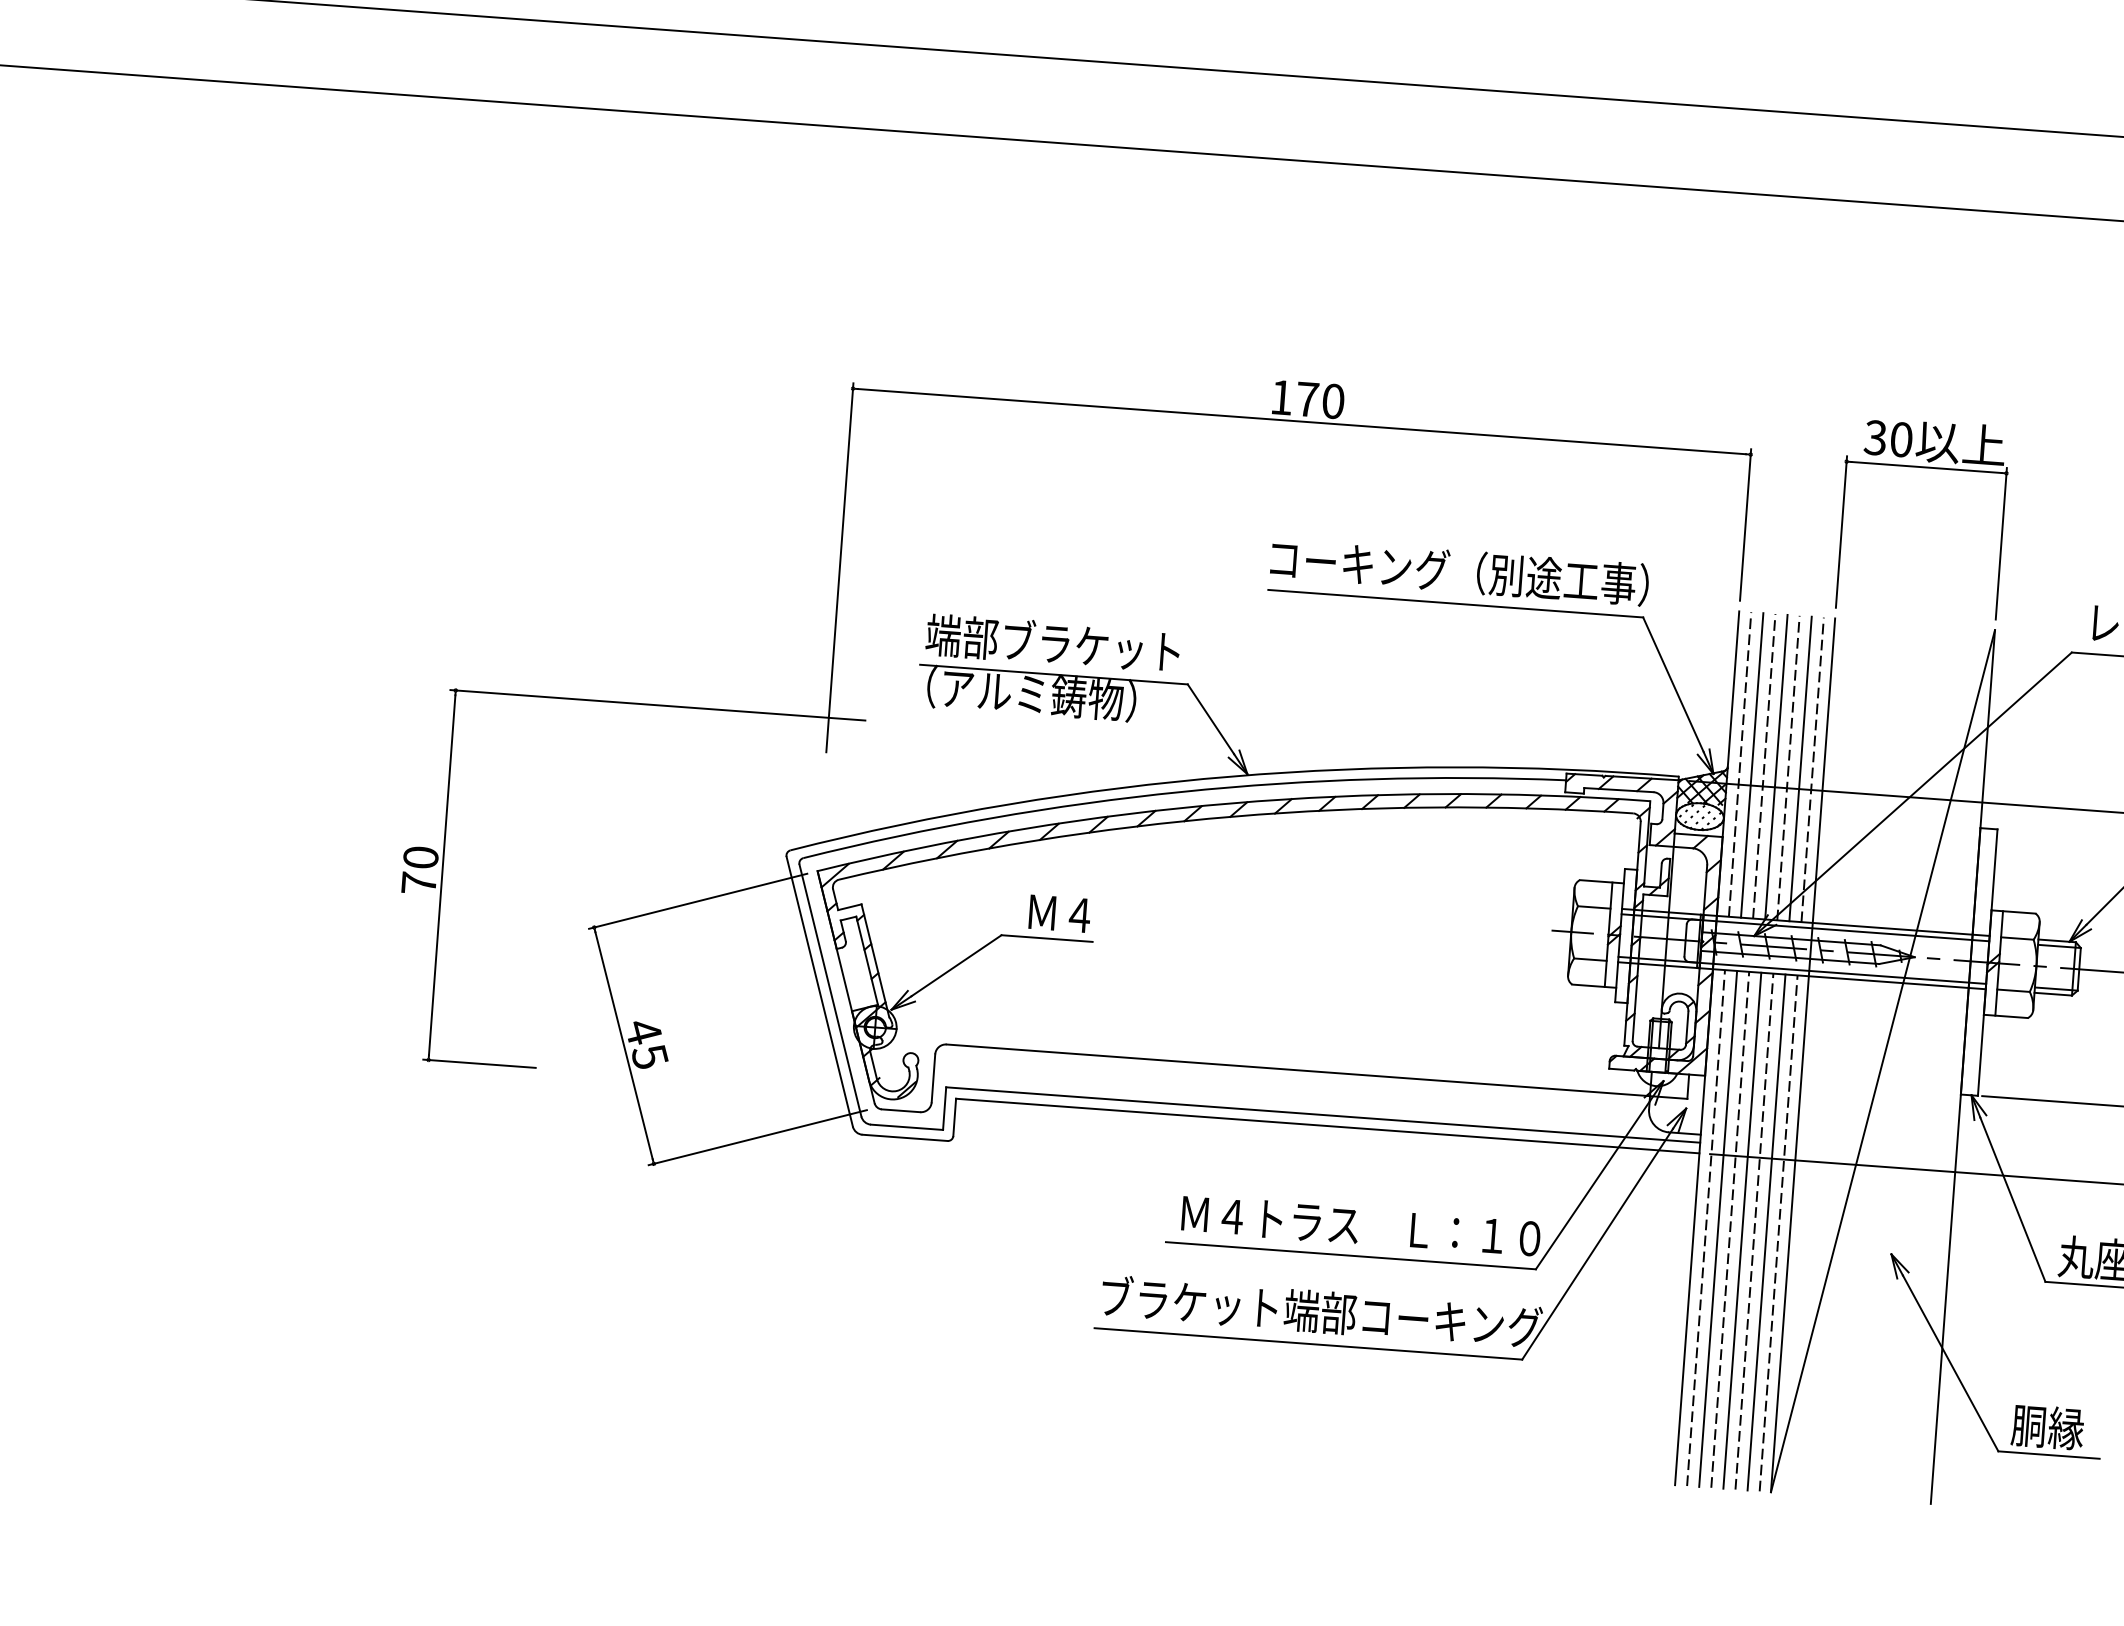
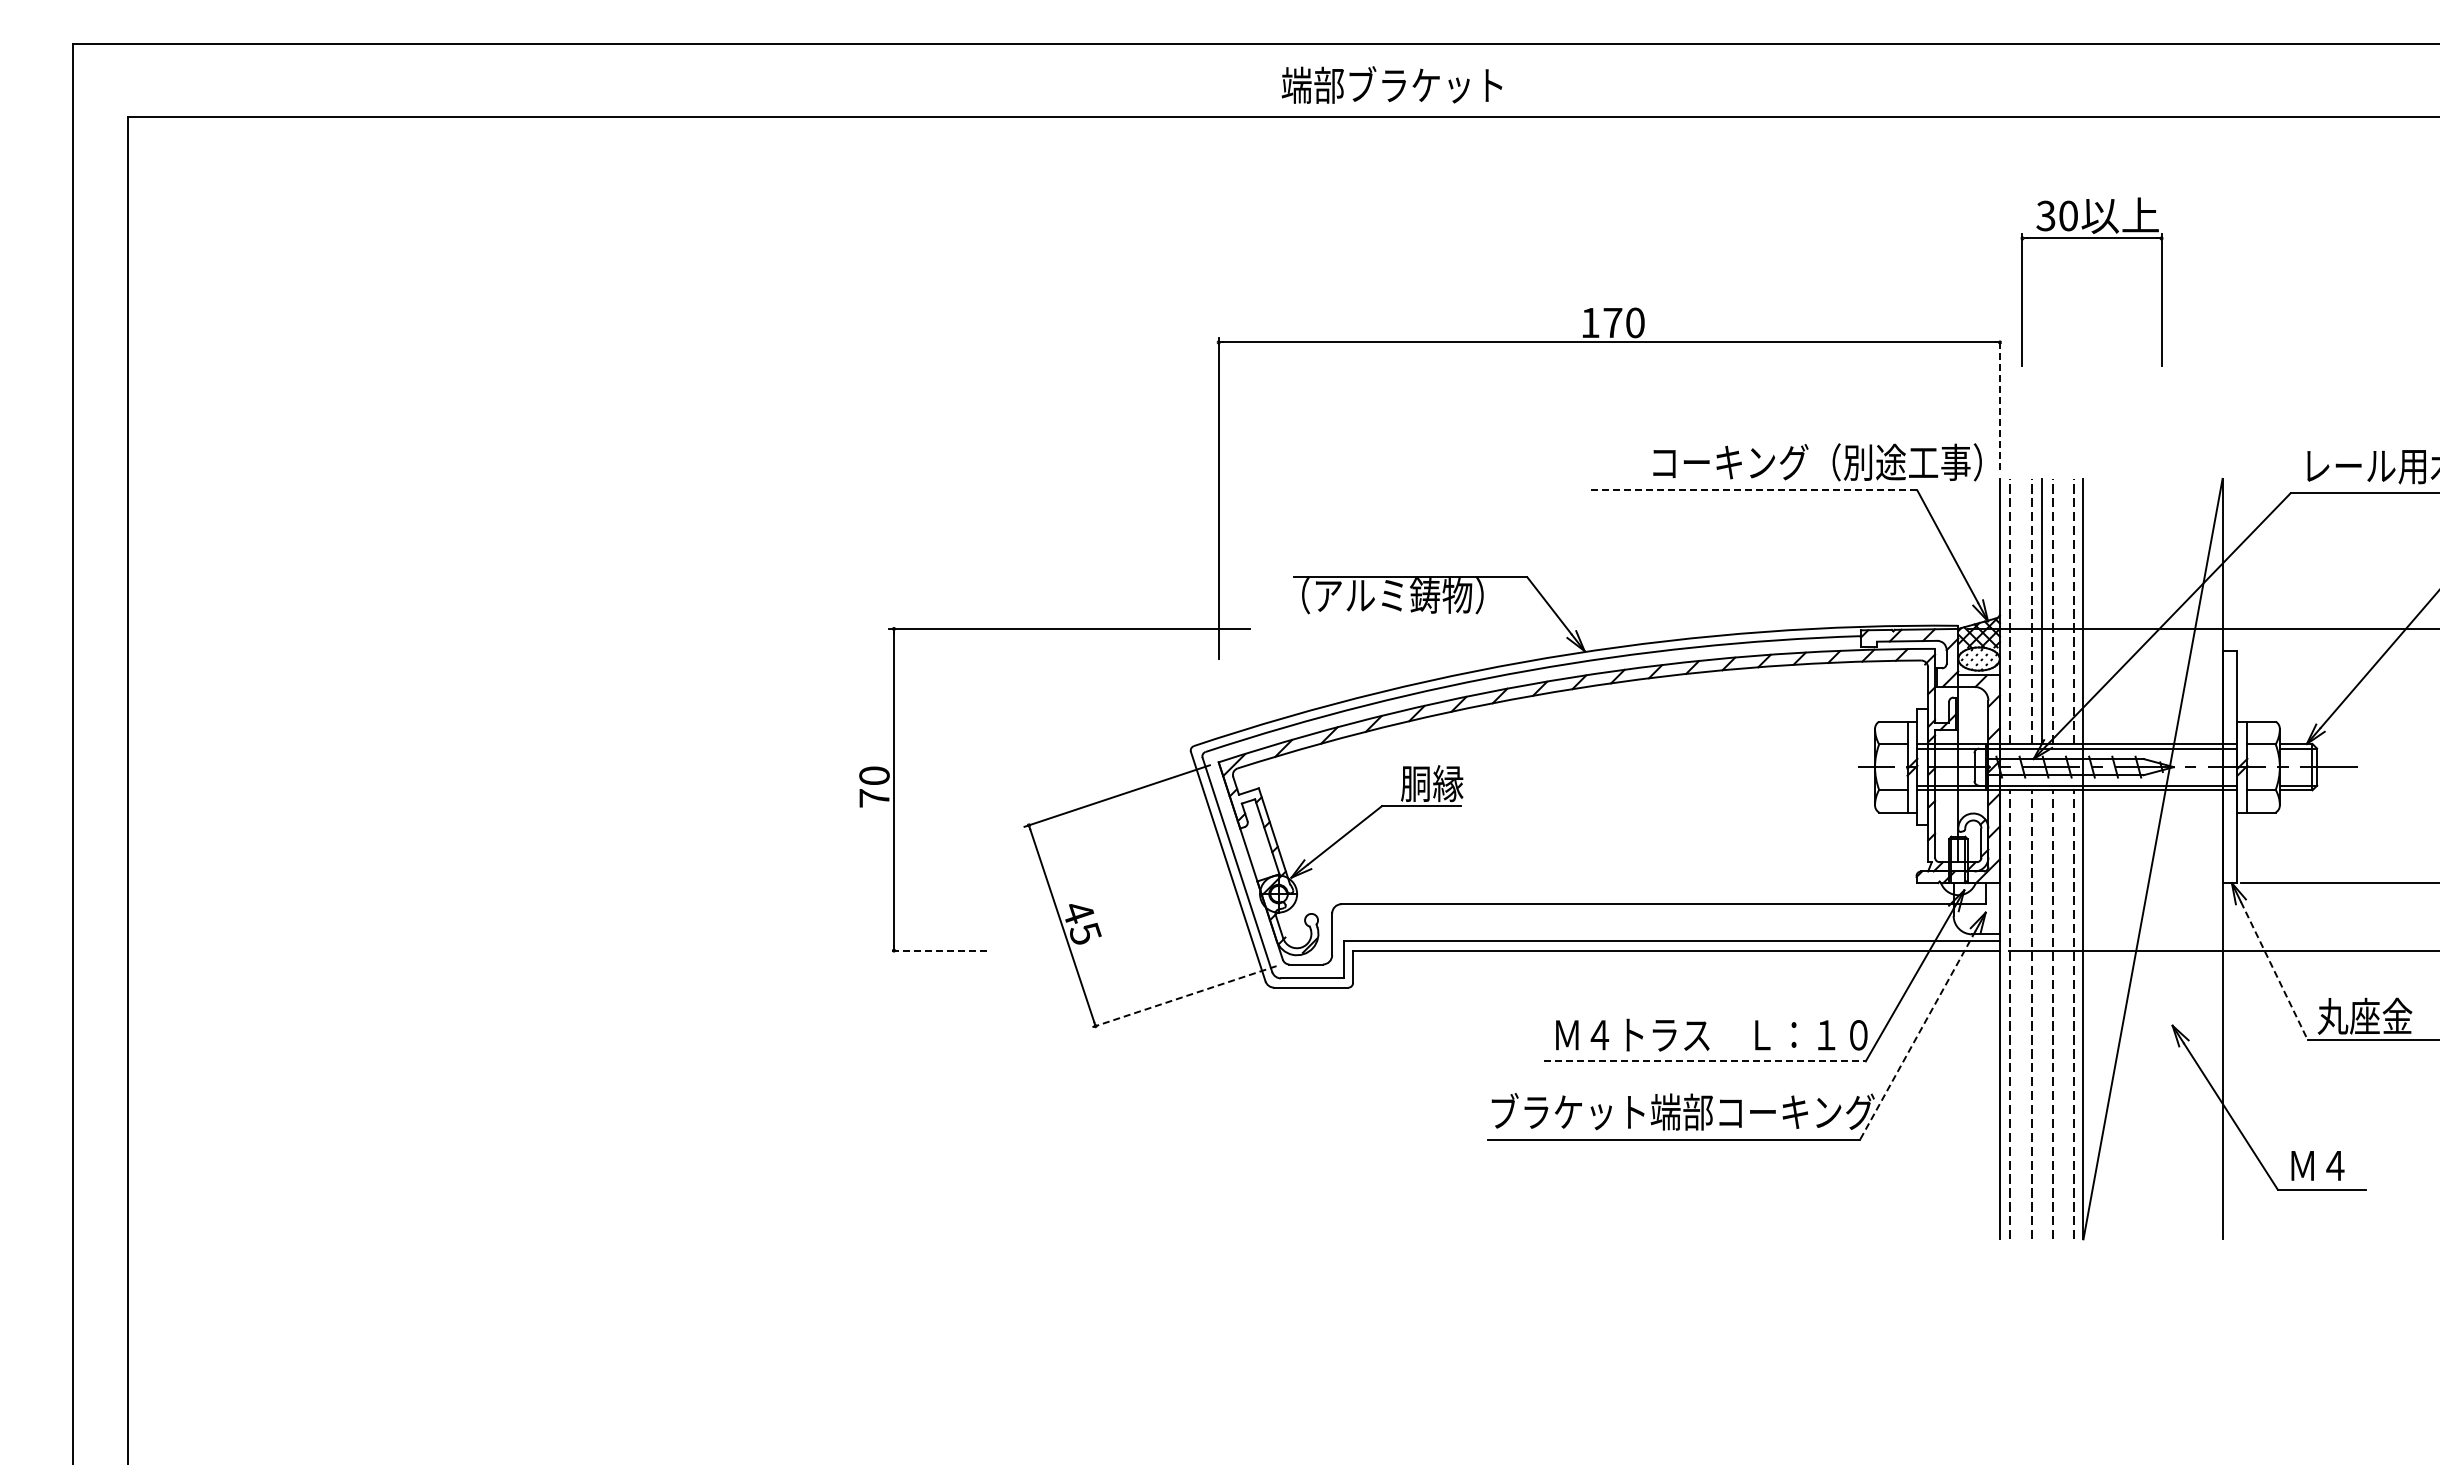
part: (1925, 467) -> (2091, 238), moved
line: (1746, 524) -> (2000, 403), solid -> dashed
text: (1459, 571) -> (1817, 462), moved
line: (1455, 603) -> (1753, 490), solid -> dashed
text: (1052, 642) -> (1391, 84), moved
line: (1752, 764) -> (2021, 610), removed
line: (1801, 767) -> (2063, 610), removed
text: (1060, 913) -> (1431, 783), Ｍ４ -> 胴縁
line: (479, 1063) -> (938, 950), solid -> dashed
line: (757, 1137) -> (1183, 996), solid -> dashed
line: (2013, 1199) -> (2274, 970), solid -> dashed
line: (1718, 1228) -> (2021, 1014), removed
line: (1742, 1230) -> (2042, 1014), removed
line: (1766, 1232) -> (2063, 1014), removed
line: (1597, 1243) -> (1917, 1035), solid -> dashed
line: (1350, 1255) -> (1704, 1061), solid -> dashed
text: (2047, 1427) -> (2318, 1165), 胴縁 -> Ｍ４

